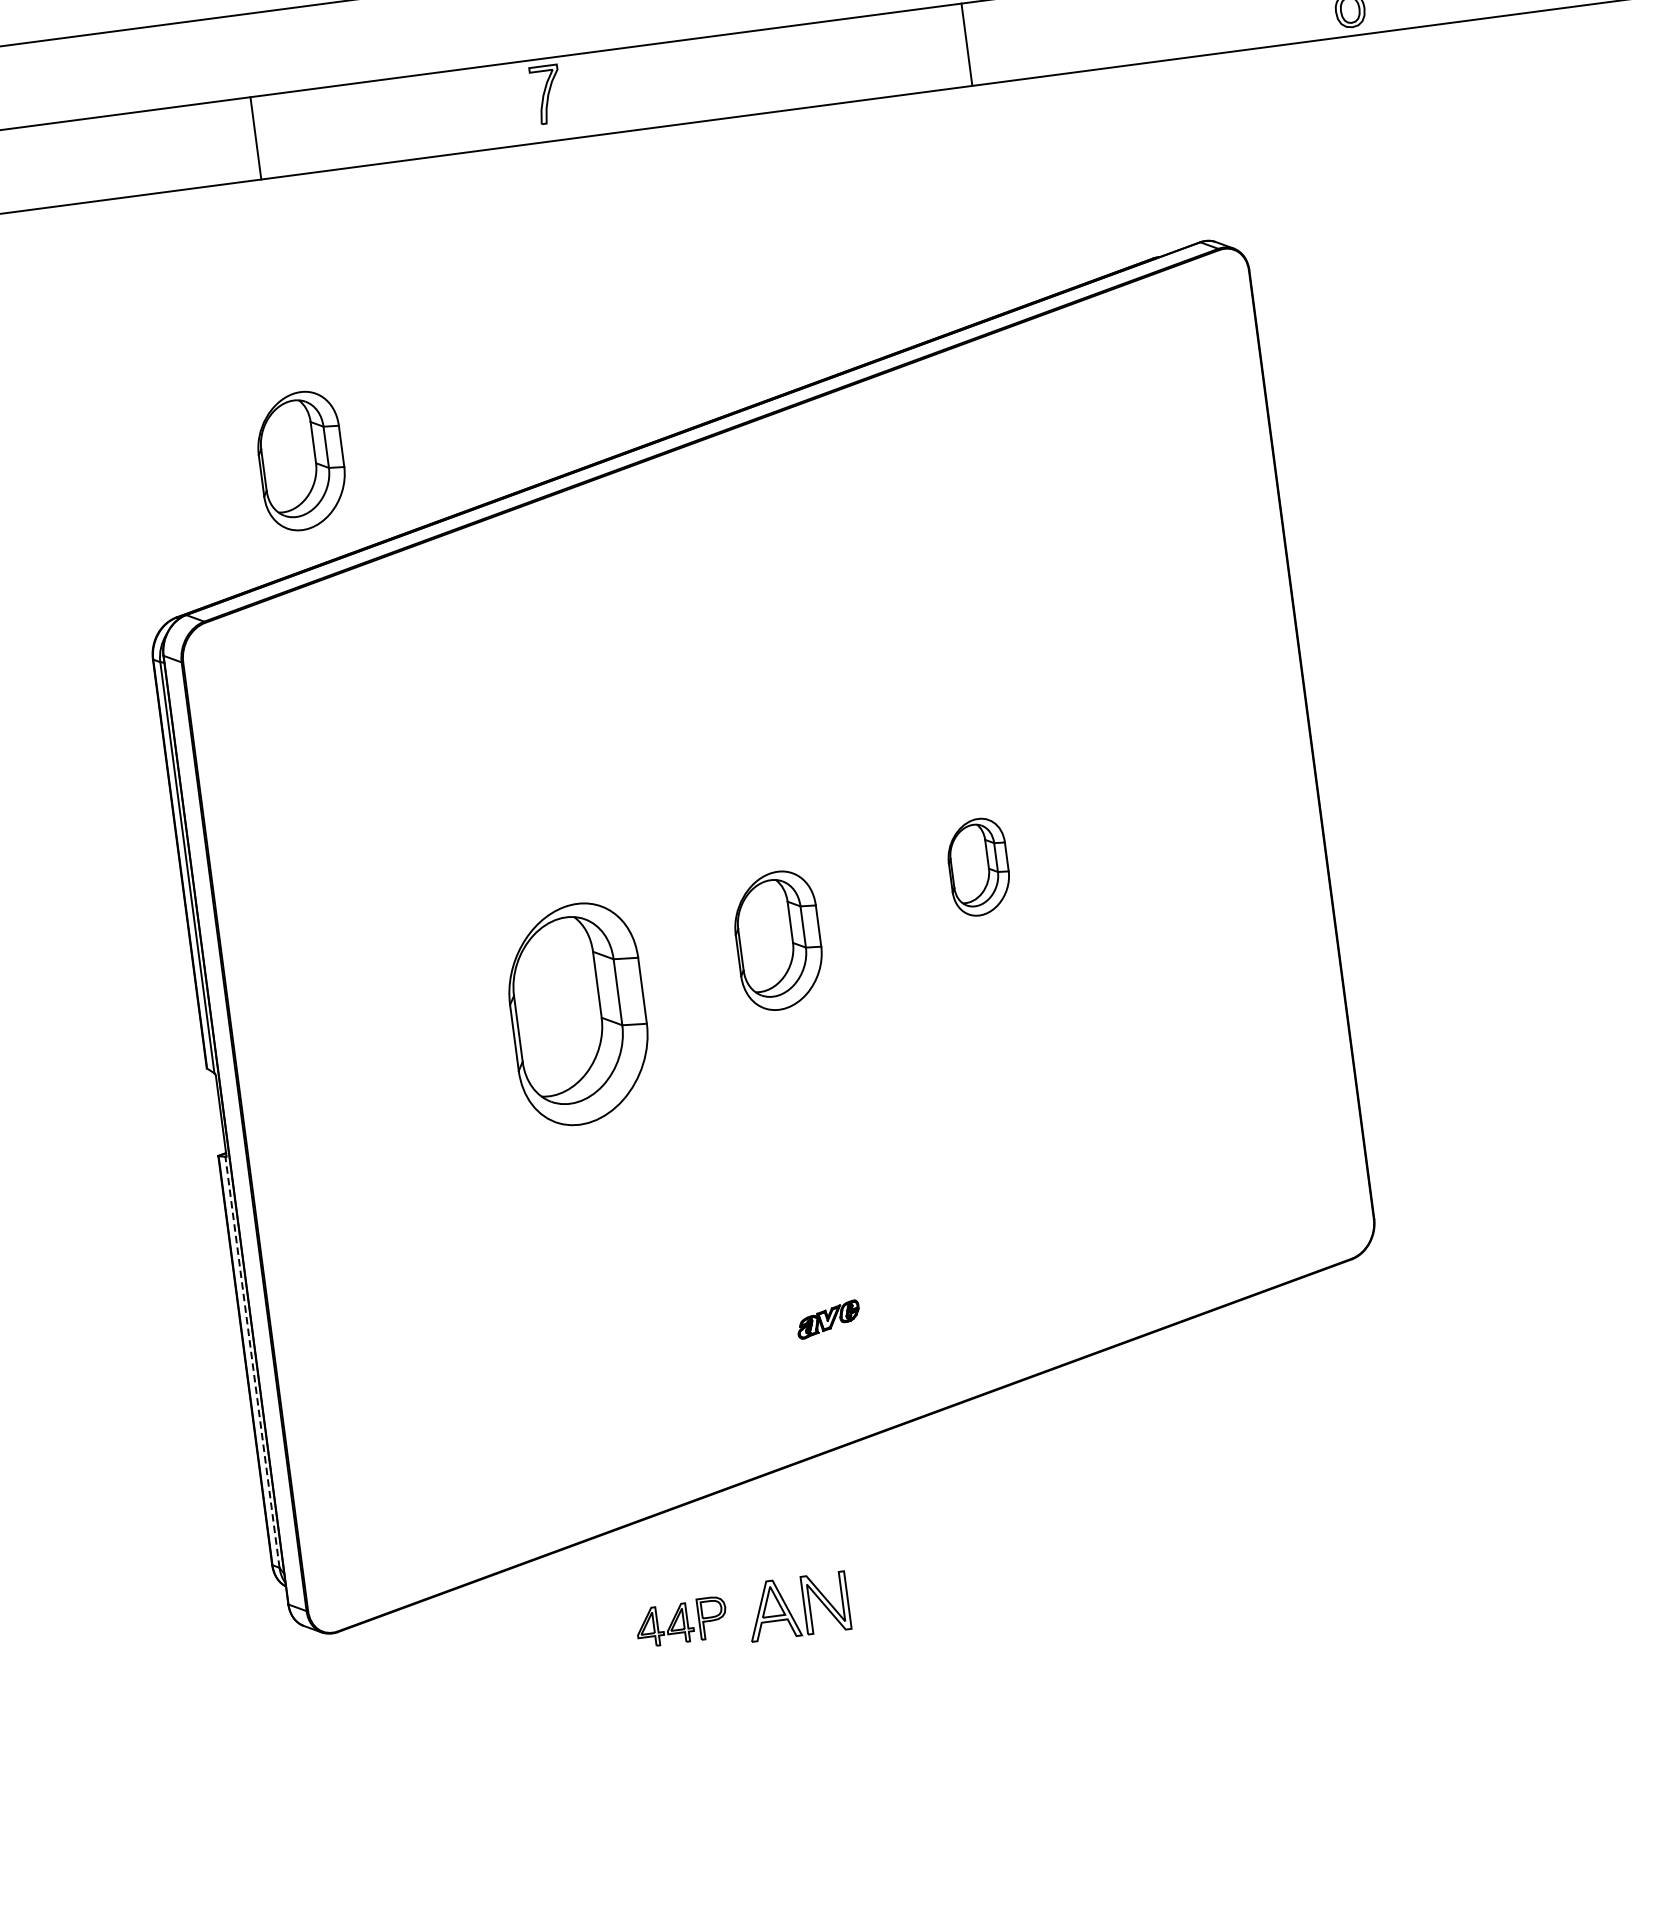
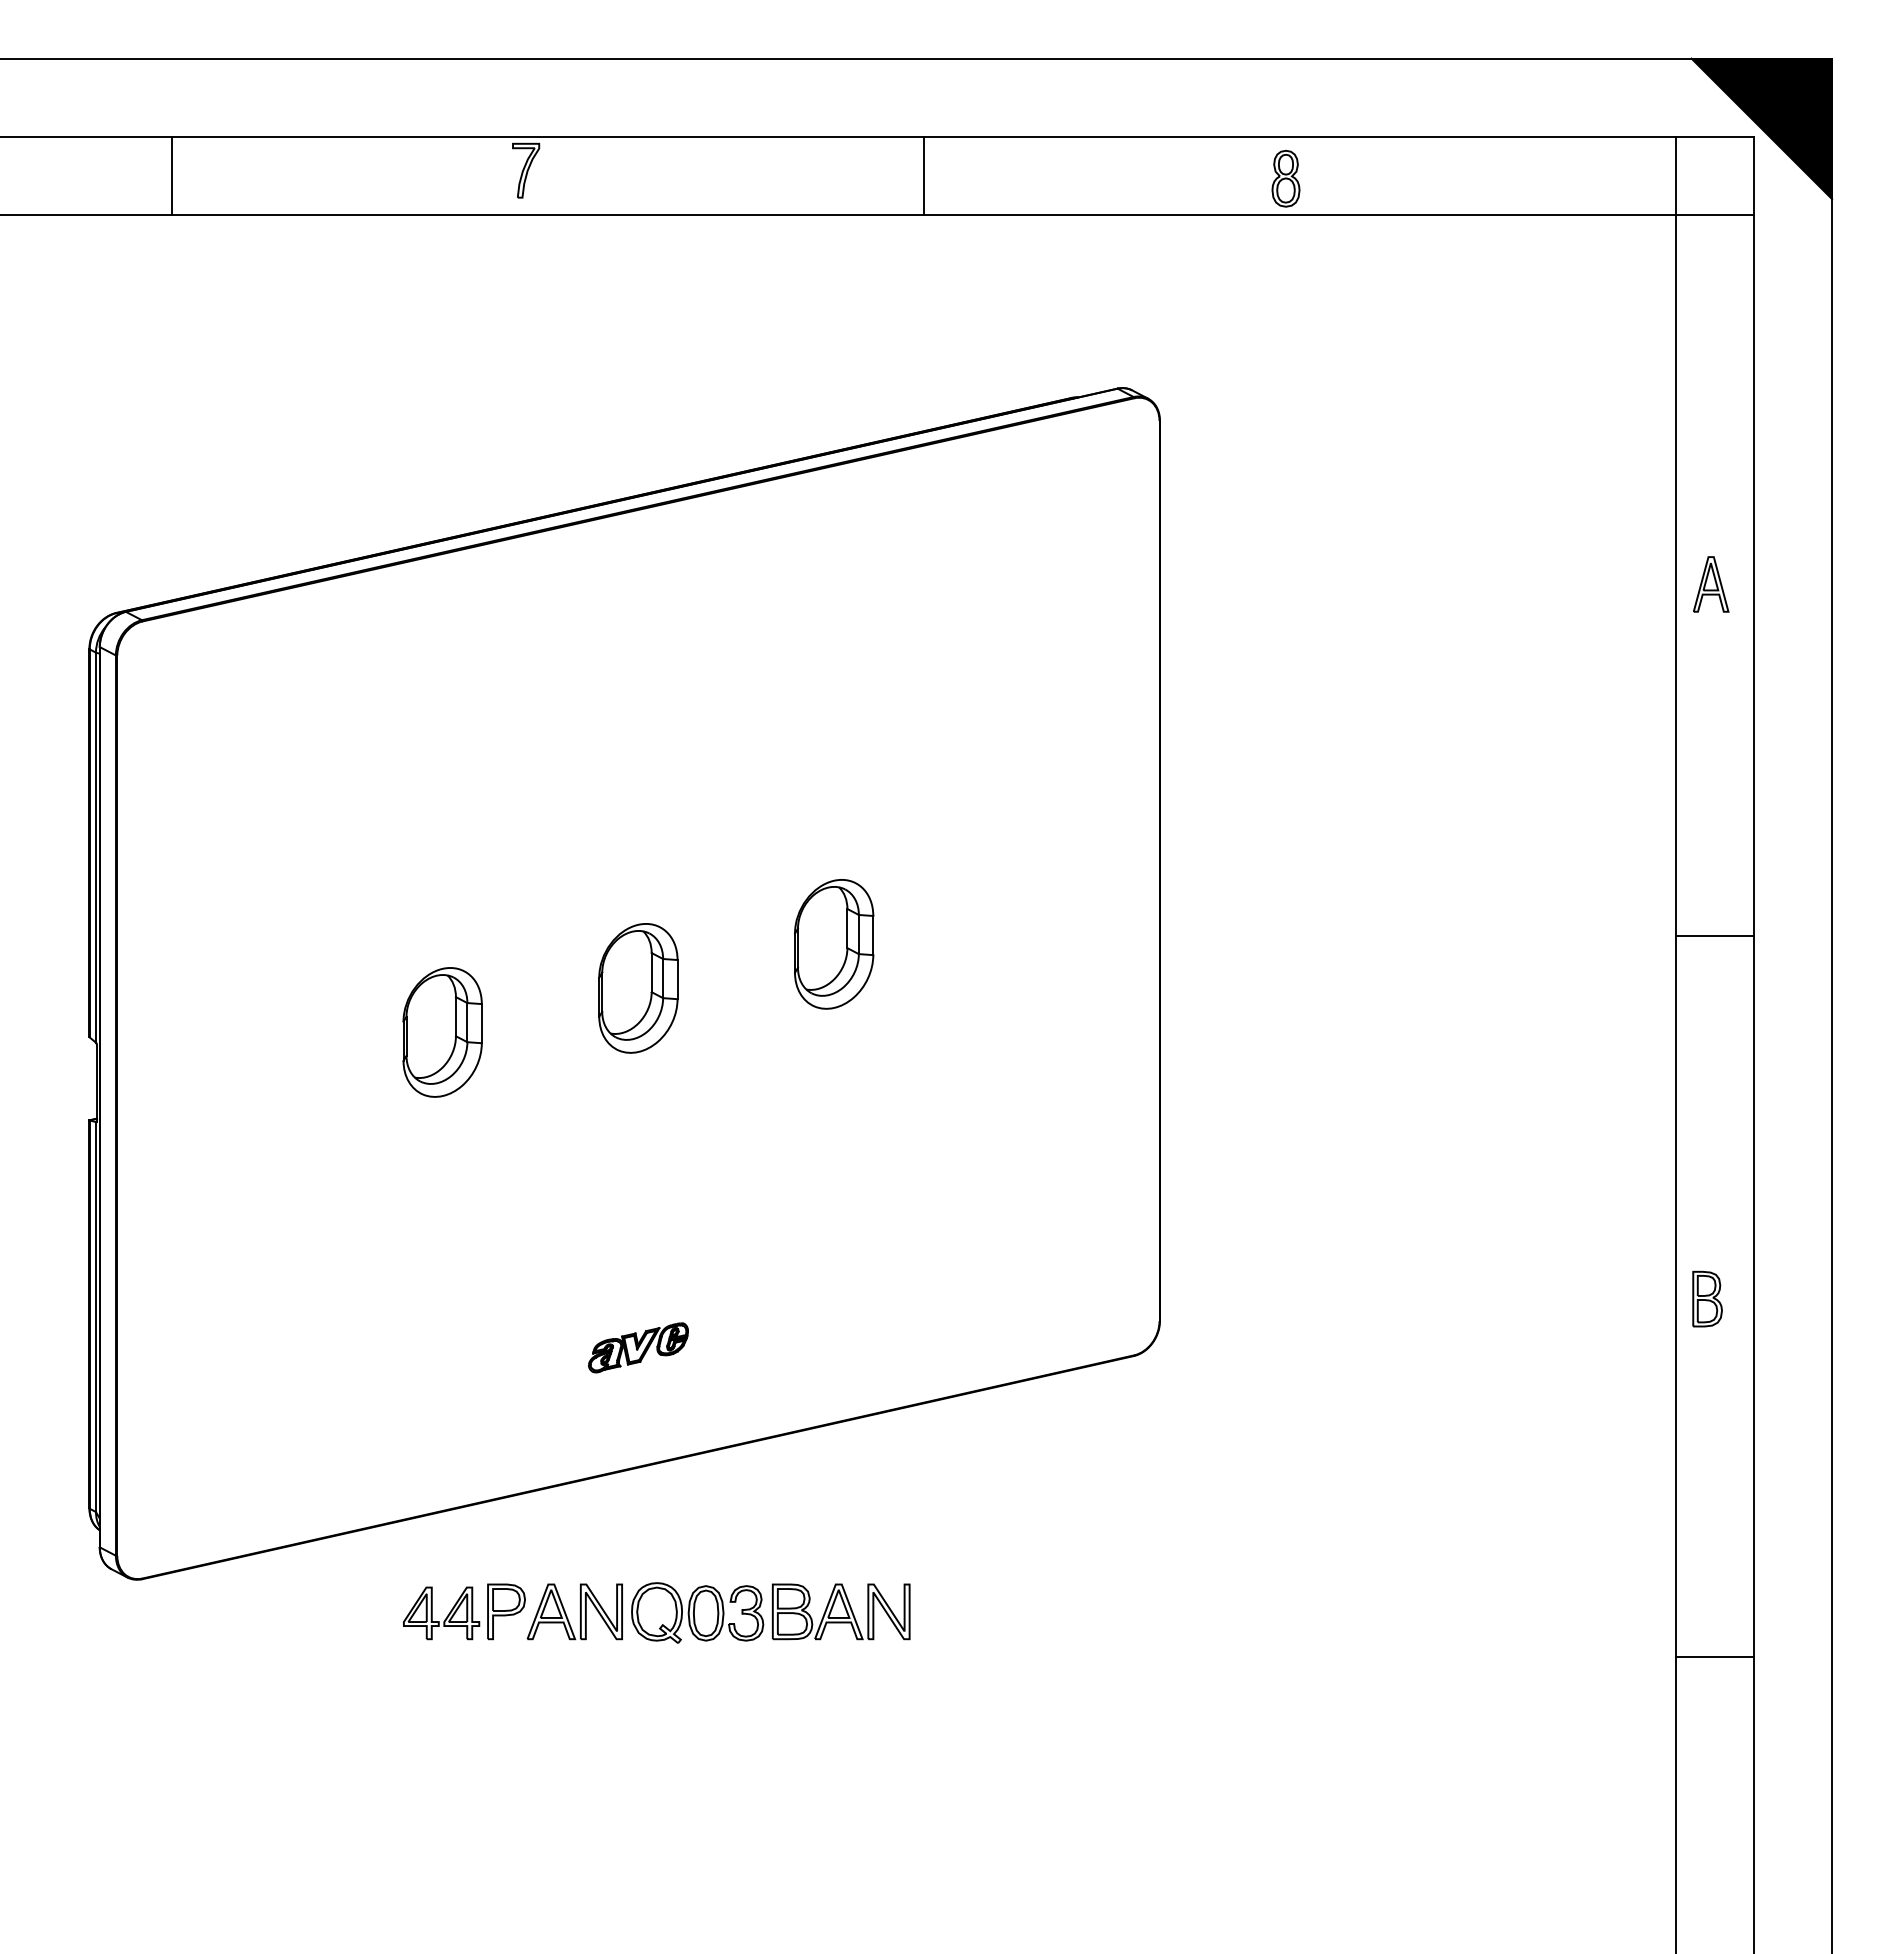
line: (255, 138) -> (172, 175), moved
part: (301, 461) -> (252, 482), removed
part: (979, 867) -> (834, 944), size x1.43
part: (578, 1014) -> (442, 1032), size x0.62
part: (828, 1319) -> (638, 1347), size x1.67
line: (251, 1361) -> (95, 1316), dashed -> solid
part: (1004, 1580) -> (770, 1612), added
part: (681, 1621) -> (464, 1611), size x1.43

